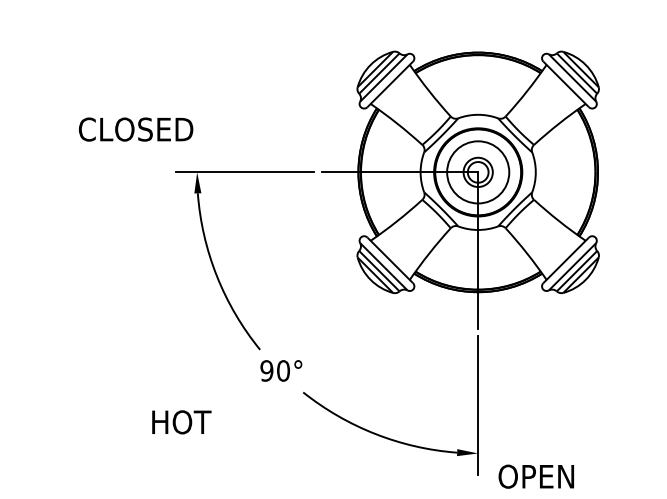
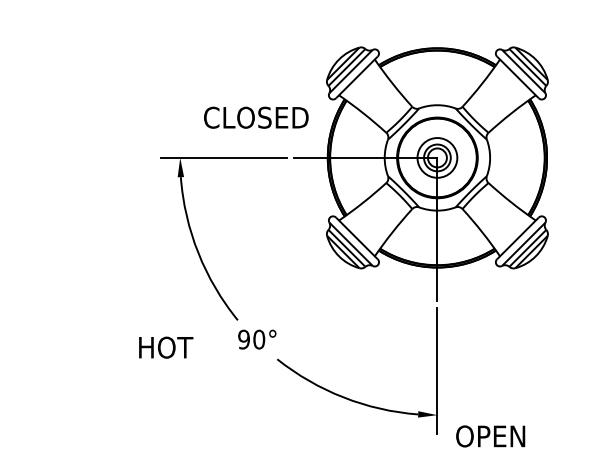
text: (136, 129) -> (256, 117), moved
circle: (478, 171) -> (437, 157), size x0.7
text: (182, 422) -> (166, 347), moved

